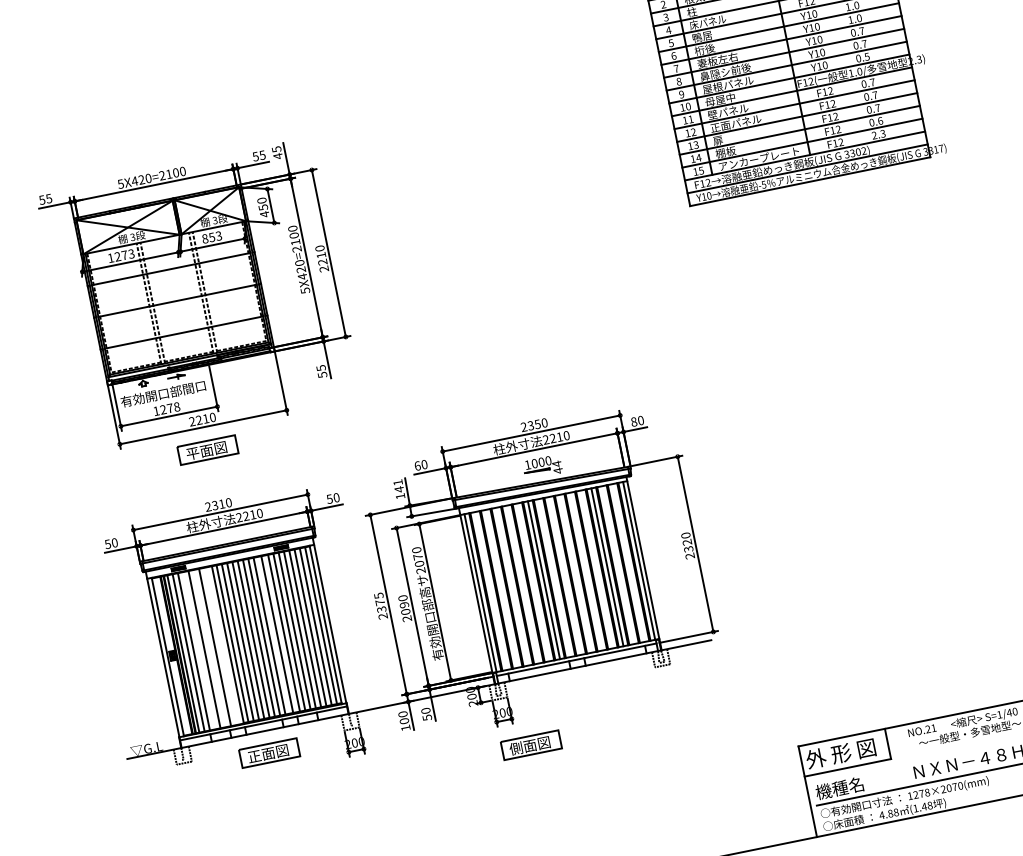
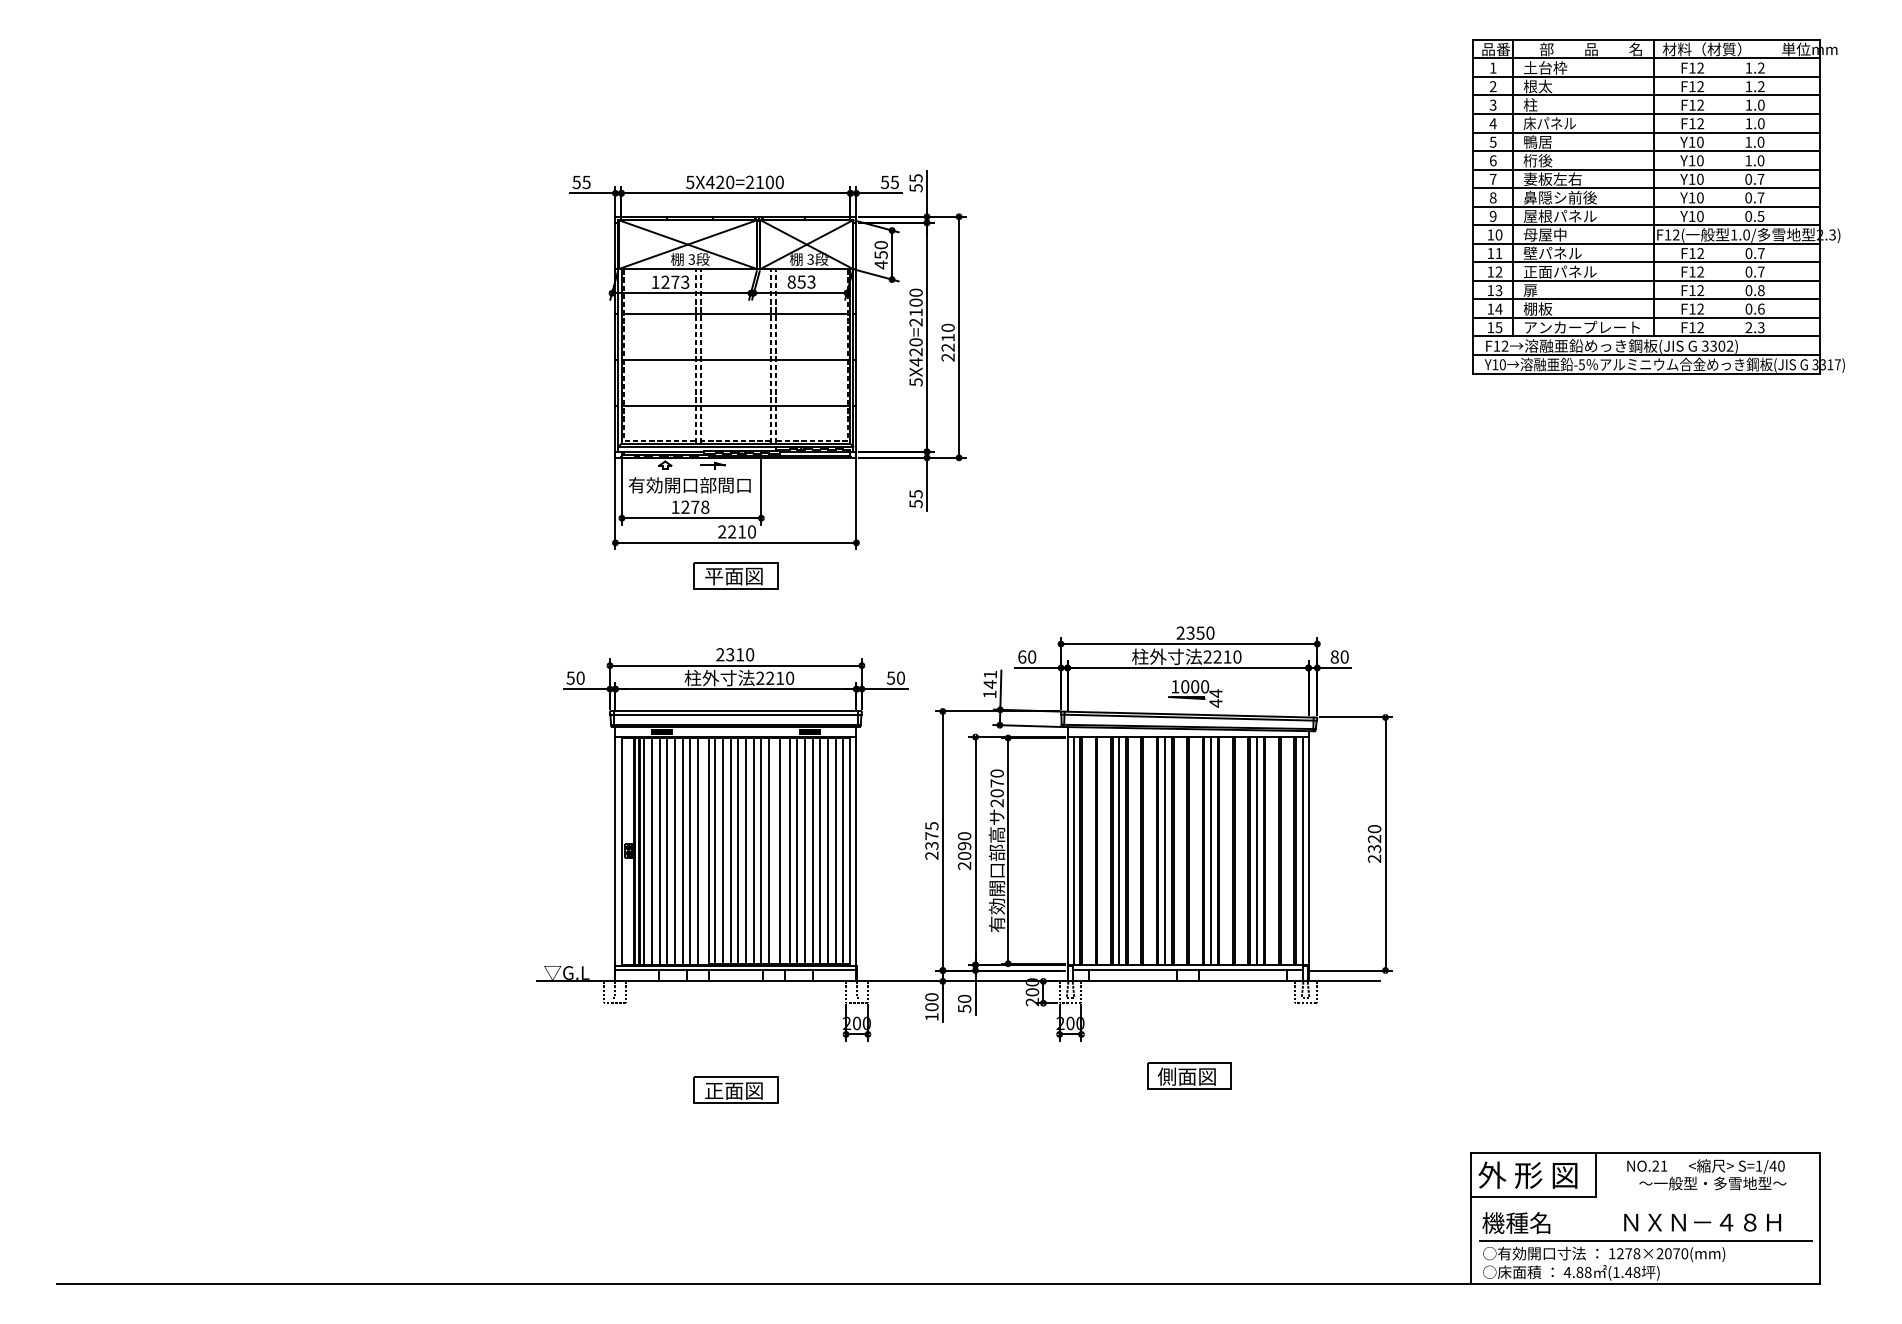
text: (877, 108) -> (1761, 290), 0.7 -> 0.8
text: (277, 155) -> (915, 187), 45 -> 55
line: (575, 574) -> (1210, 851), added
line: (512, 586) -> (1119, 851), added
line: (220, 646) -> (697, 851), added
line: (209, 648) -> (682, 851), added
line: (199, 650) -> (667, 851), added
part: (531, 744) -> (1189, 1075), moved
part: (269, 752) -> (735, 1089), moved

